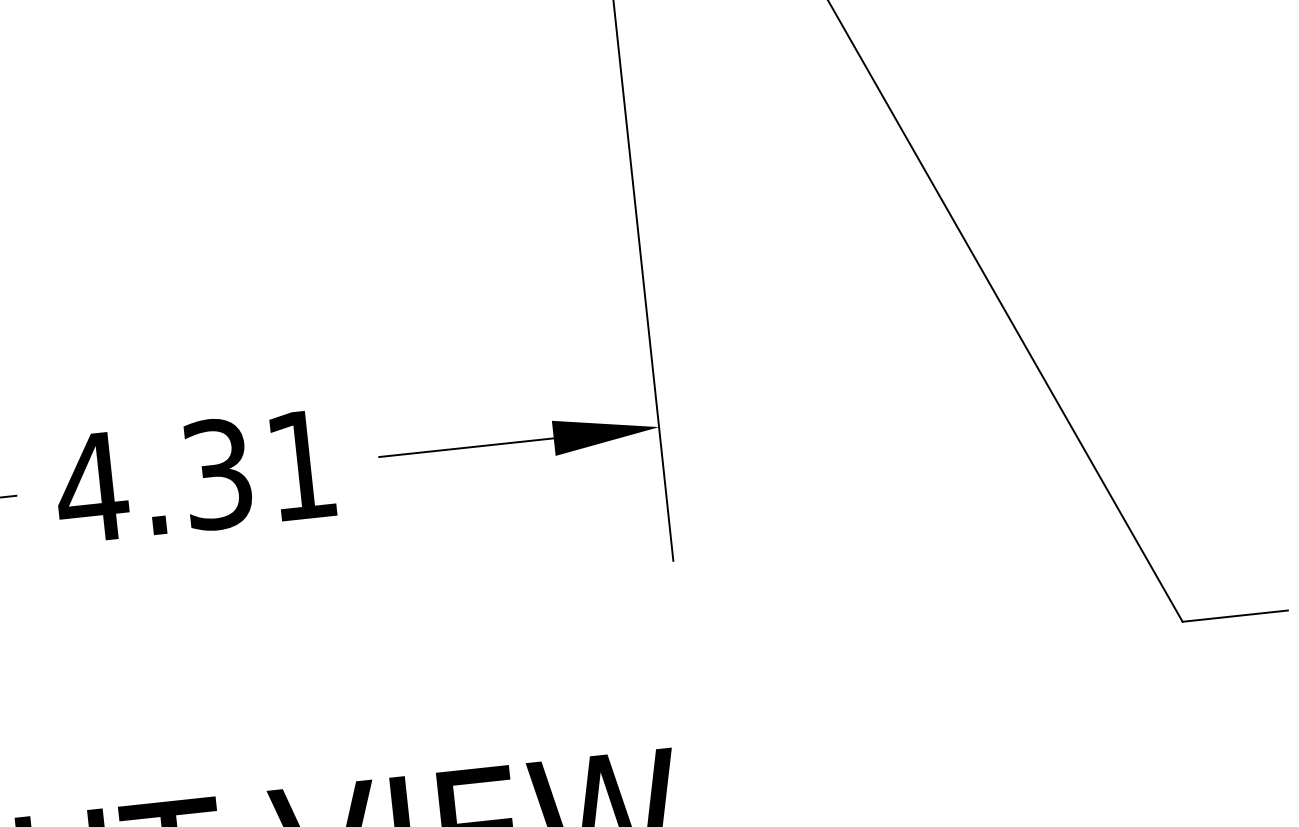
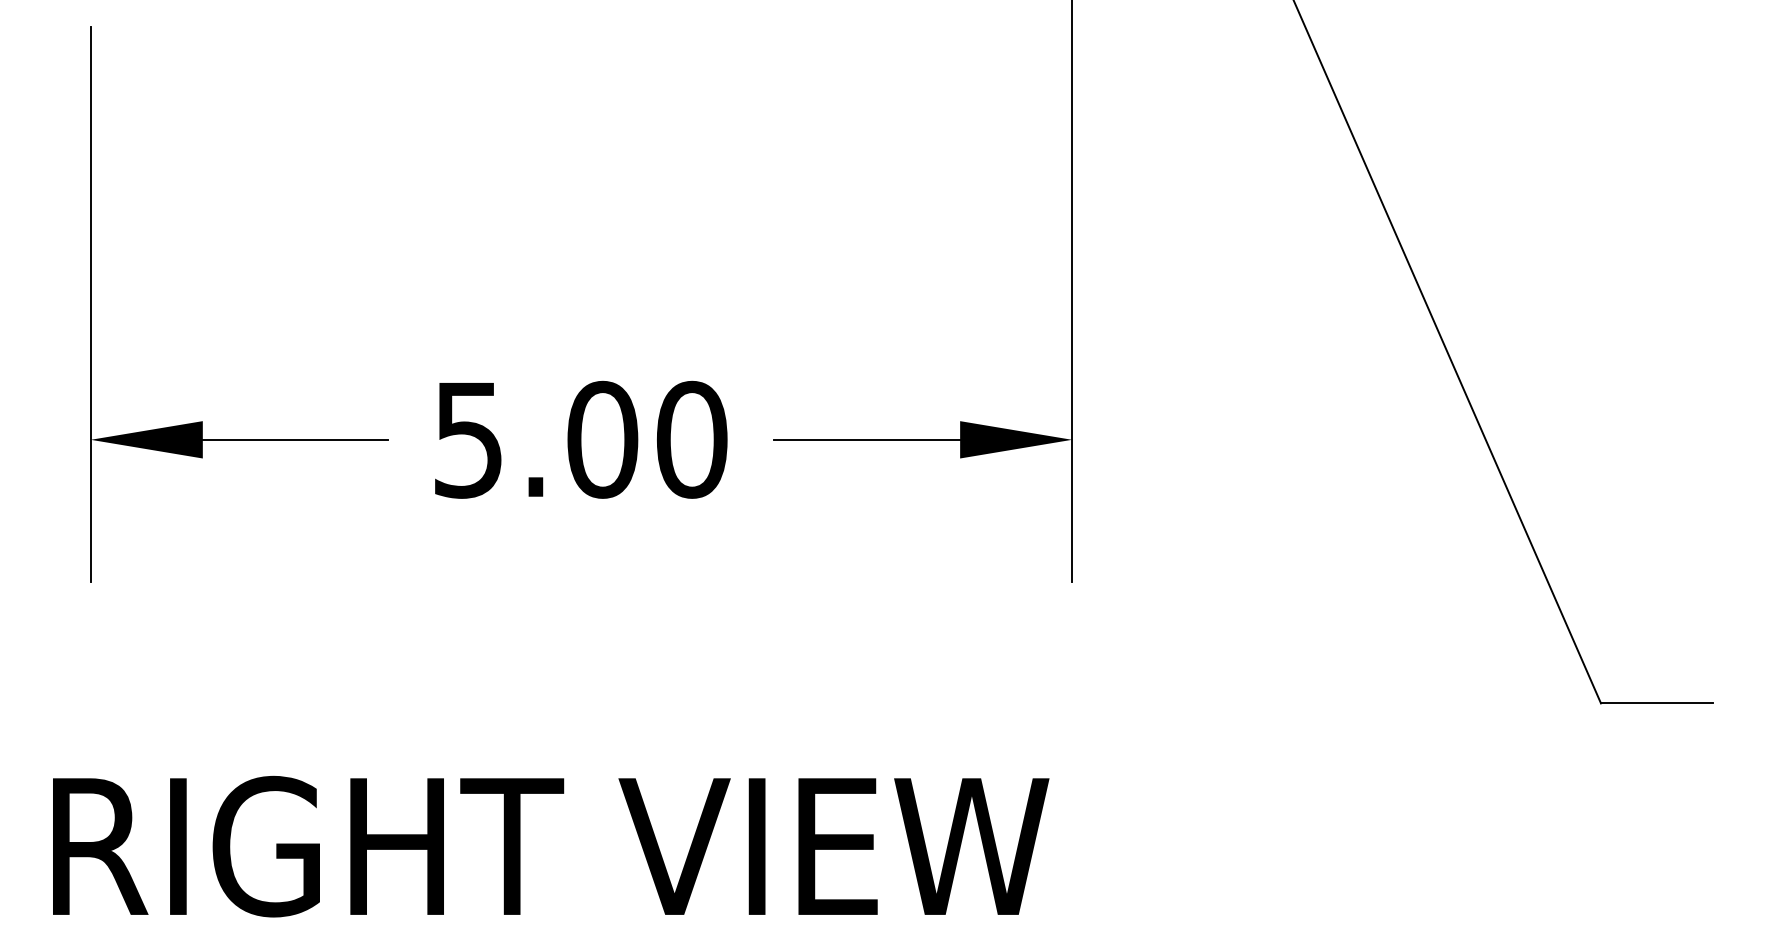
text: (195, 476) -> (579, 439), 4.31 -> 5.00

